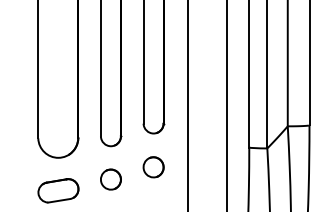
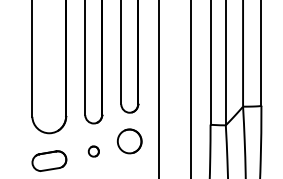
part: (153, 166) -> (129, 140), size x1.4
part: (110, 179) -> (93, 151), size x0.6

